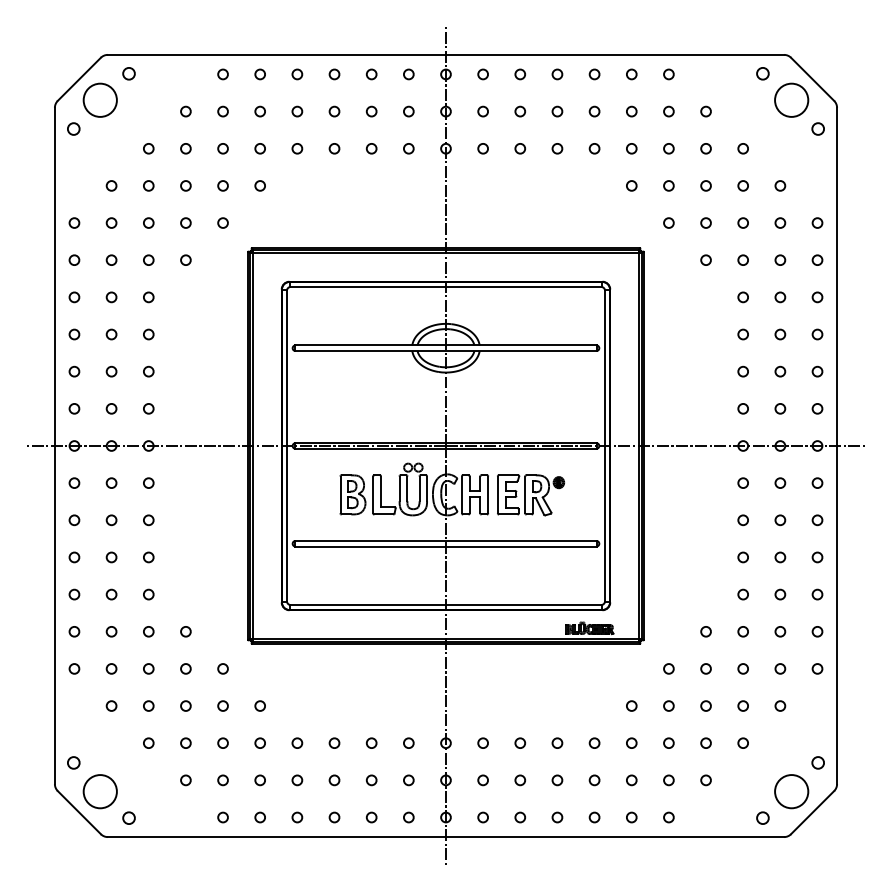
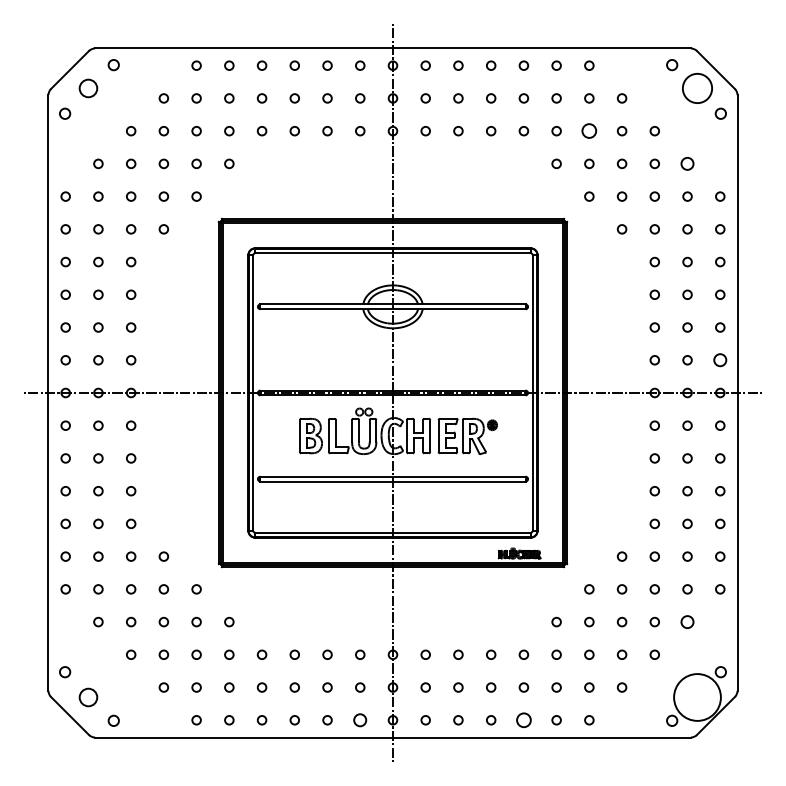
circle: (99, 99) -> (87, 87), size x0.6
circle: (668, 148) -> (589, 130), size x1.6
circle: (780, 185) -> (687, 163), size x1.4
circle: (817, 408) -> (720, 359), size x1.4
circle: (780, 705) -> (687, 621), size x1.4
circle: (99, 791) -> (87, 697), size x0.6
circle: (791, 791) -> (697, 697), size x1.6
circle: (408, 817) -> (359, 720), size x1.4
circle: (594, 817) -> (523, 720), size x1.6

